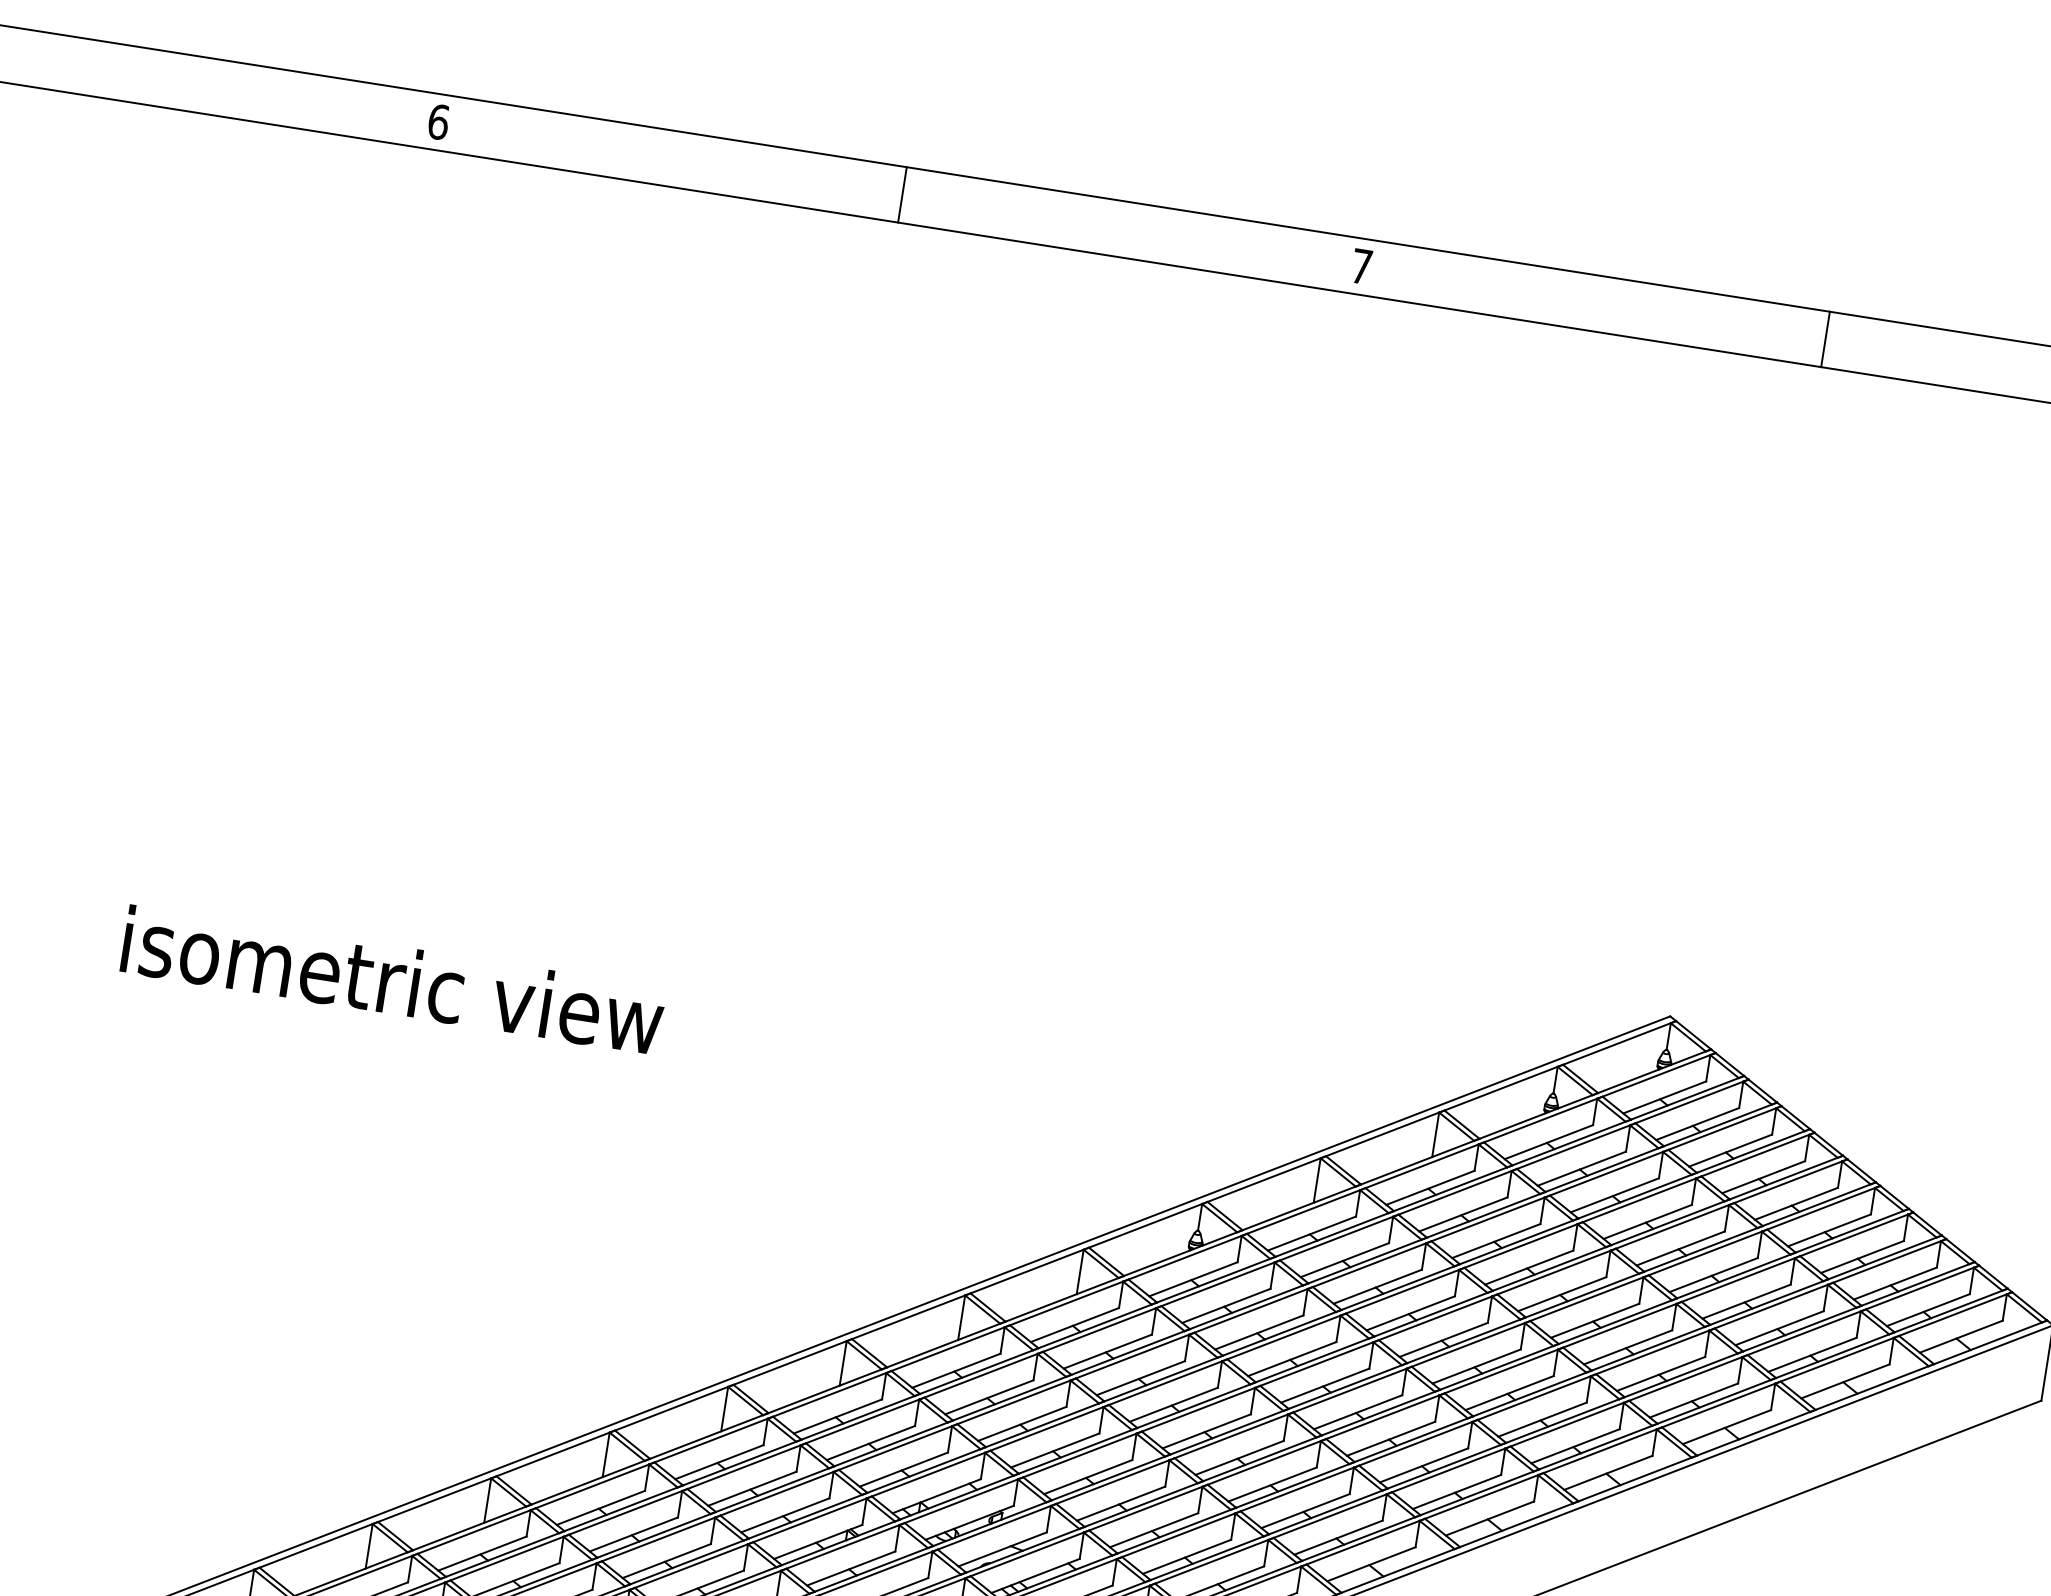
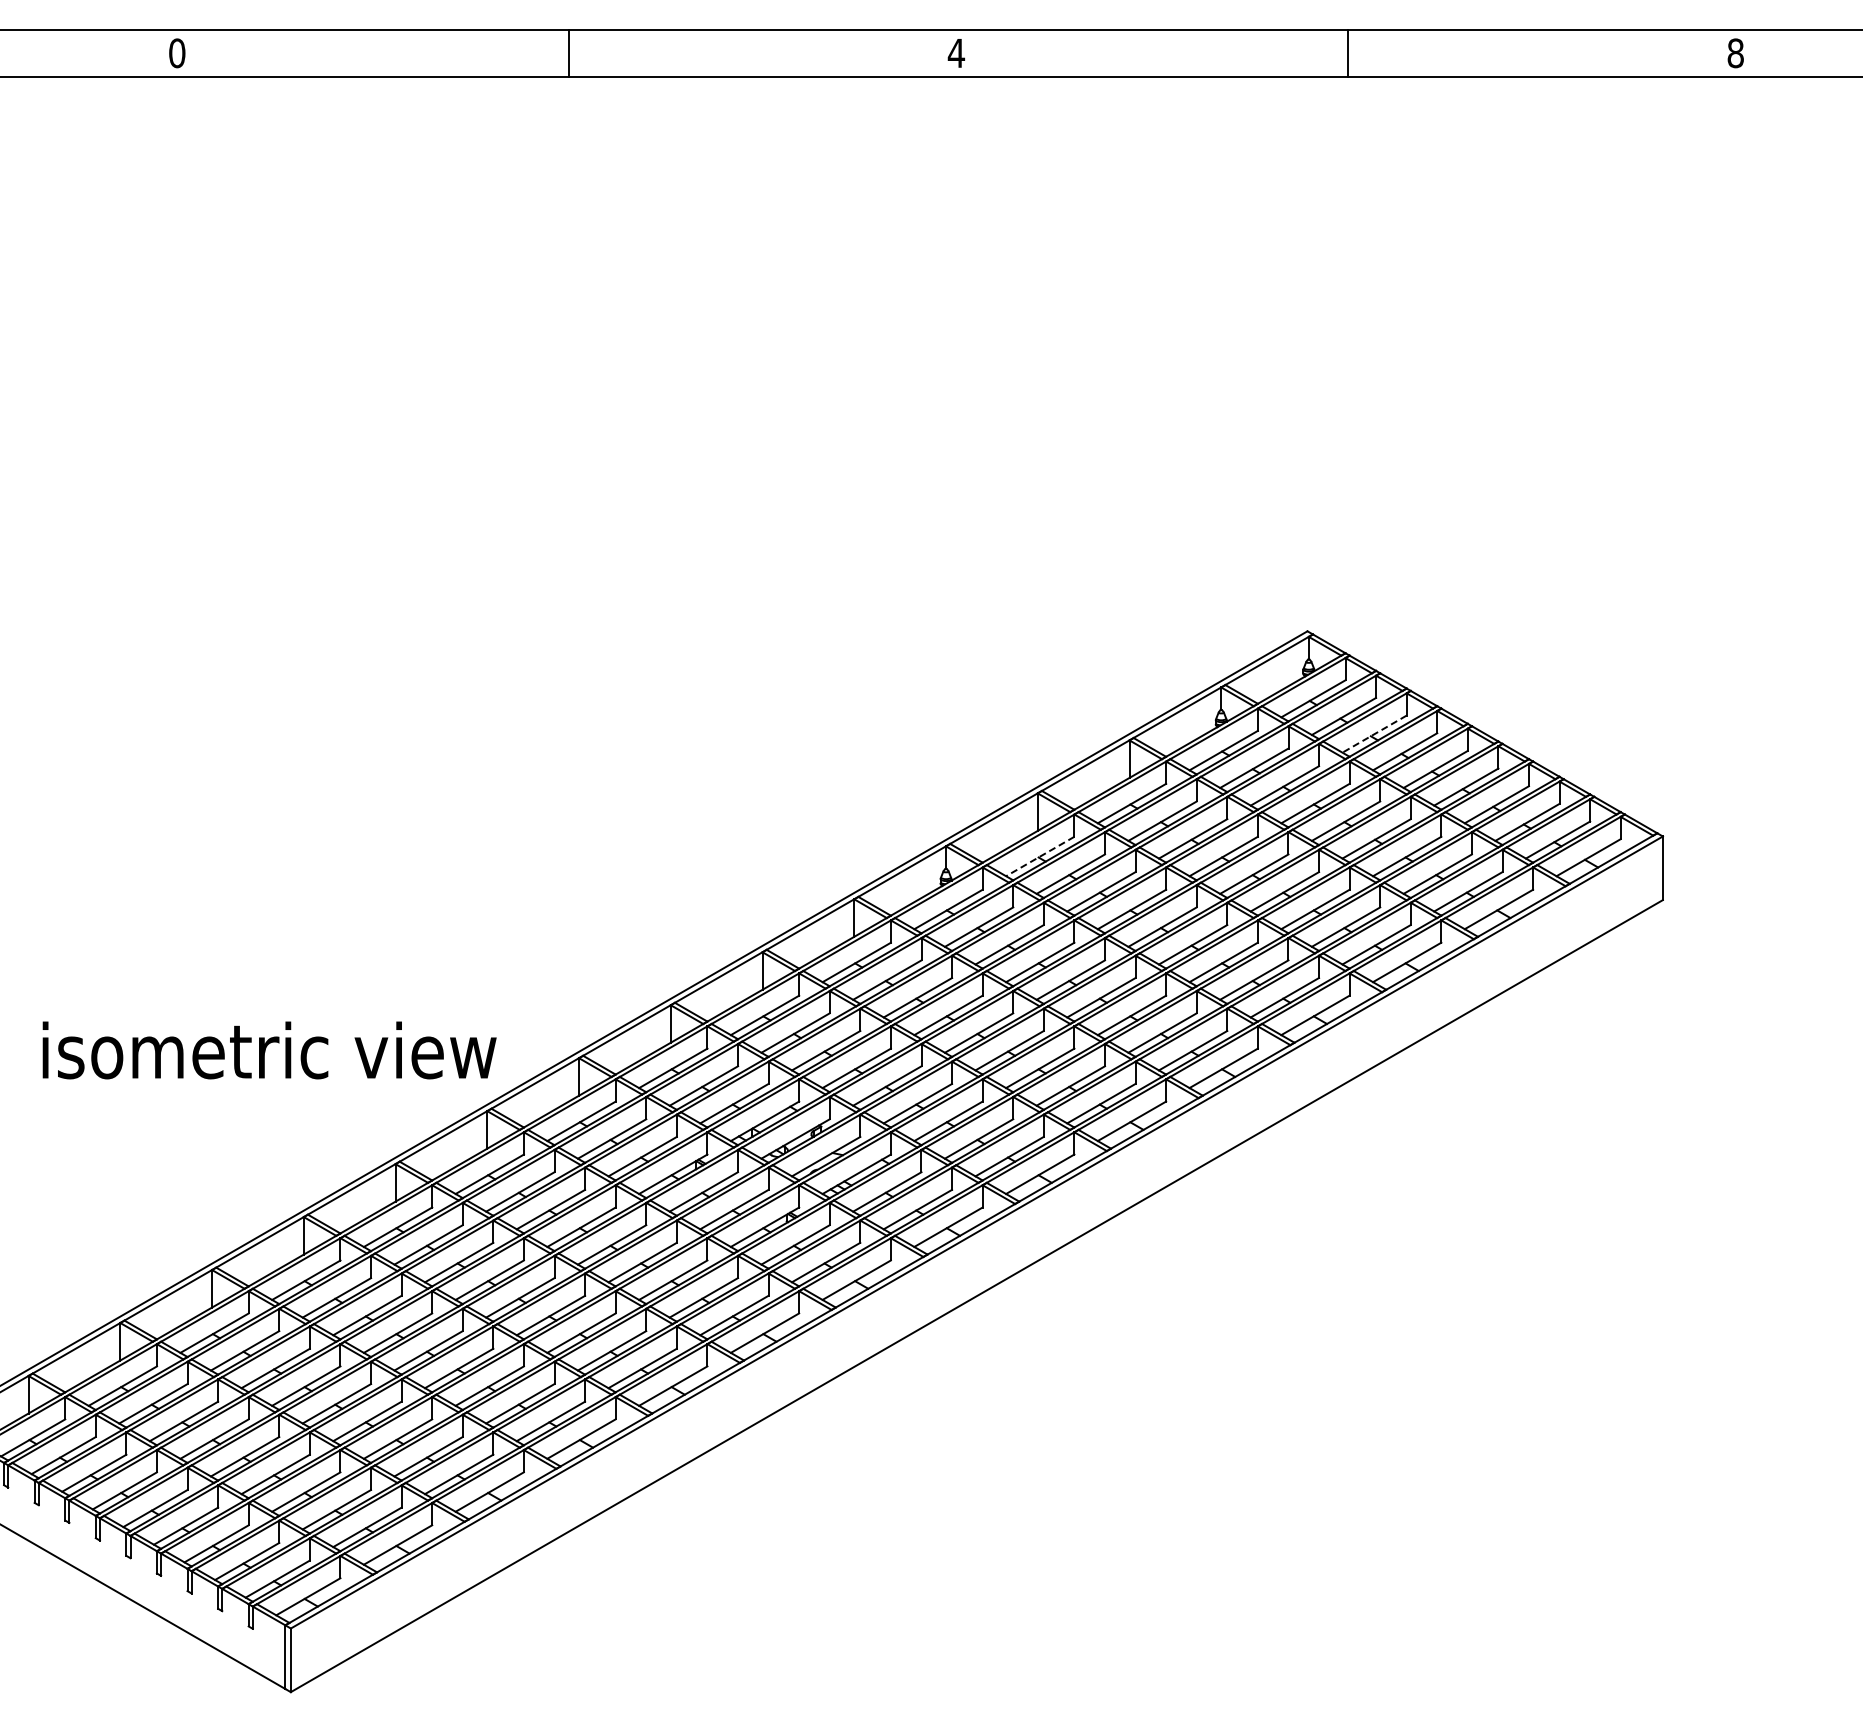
text: (438, 122) -> (177, 53), 6 -> 0
text: (1361, 266) -> (956, 53), 7 -> 4
text: (393, 980) -> (269, 1050), moved
line: (1730, 1151) -> (1374, 734), solid -> dashed
line: (1311, 1233) -> (1039, 856), solid -> dashed

